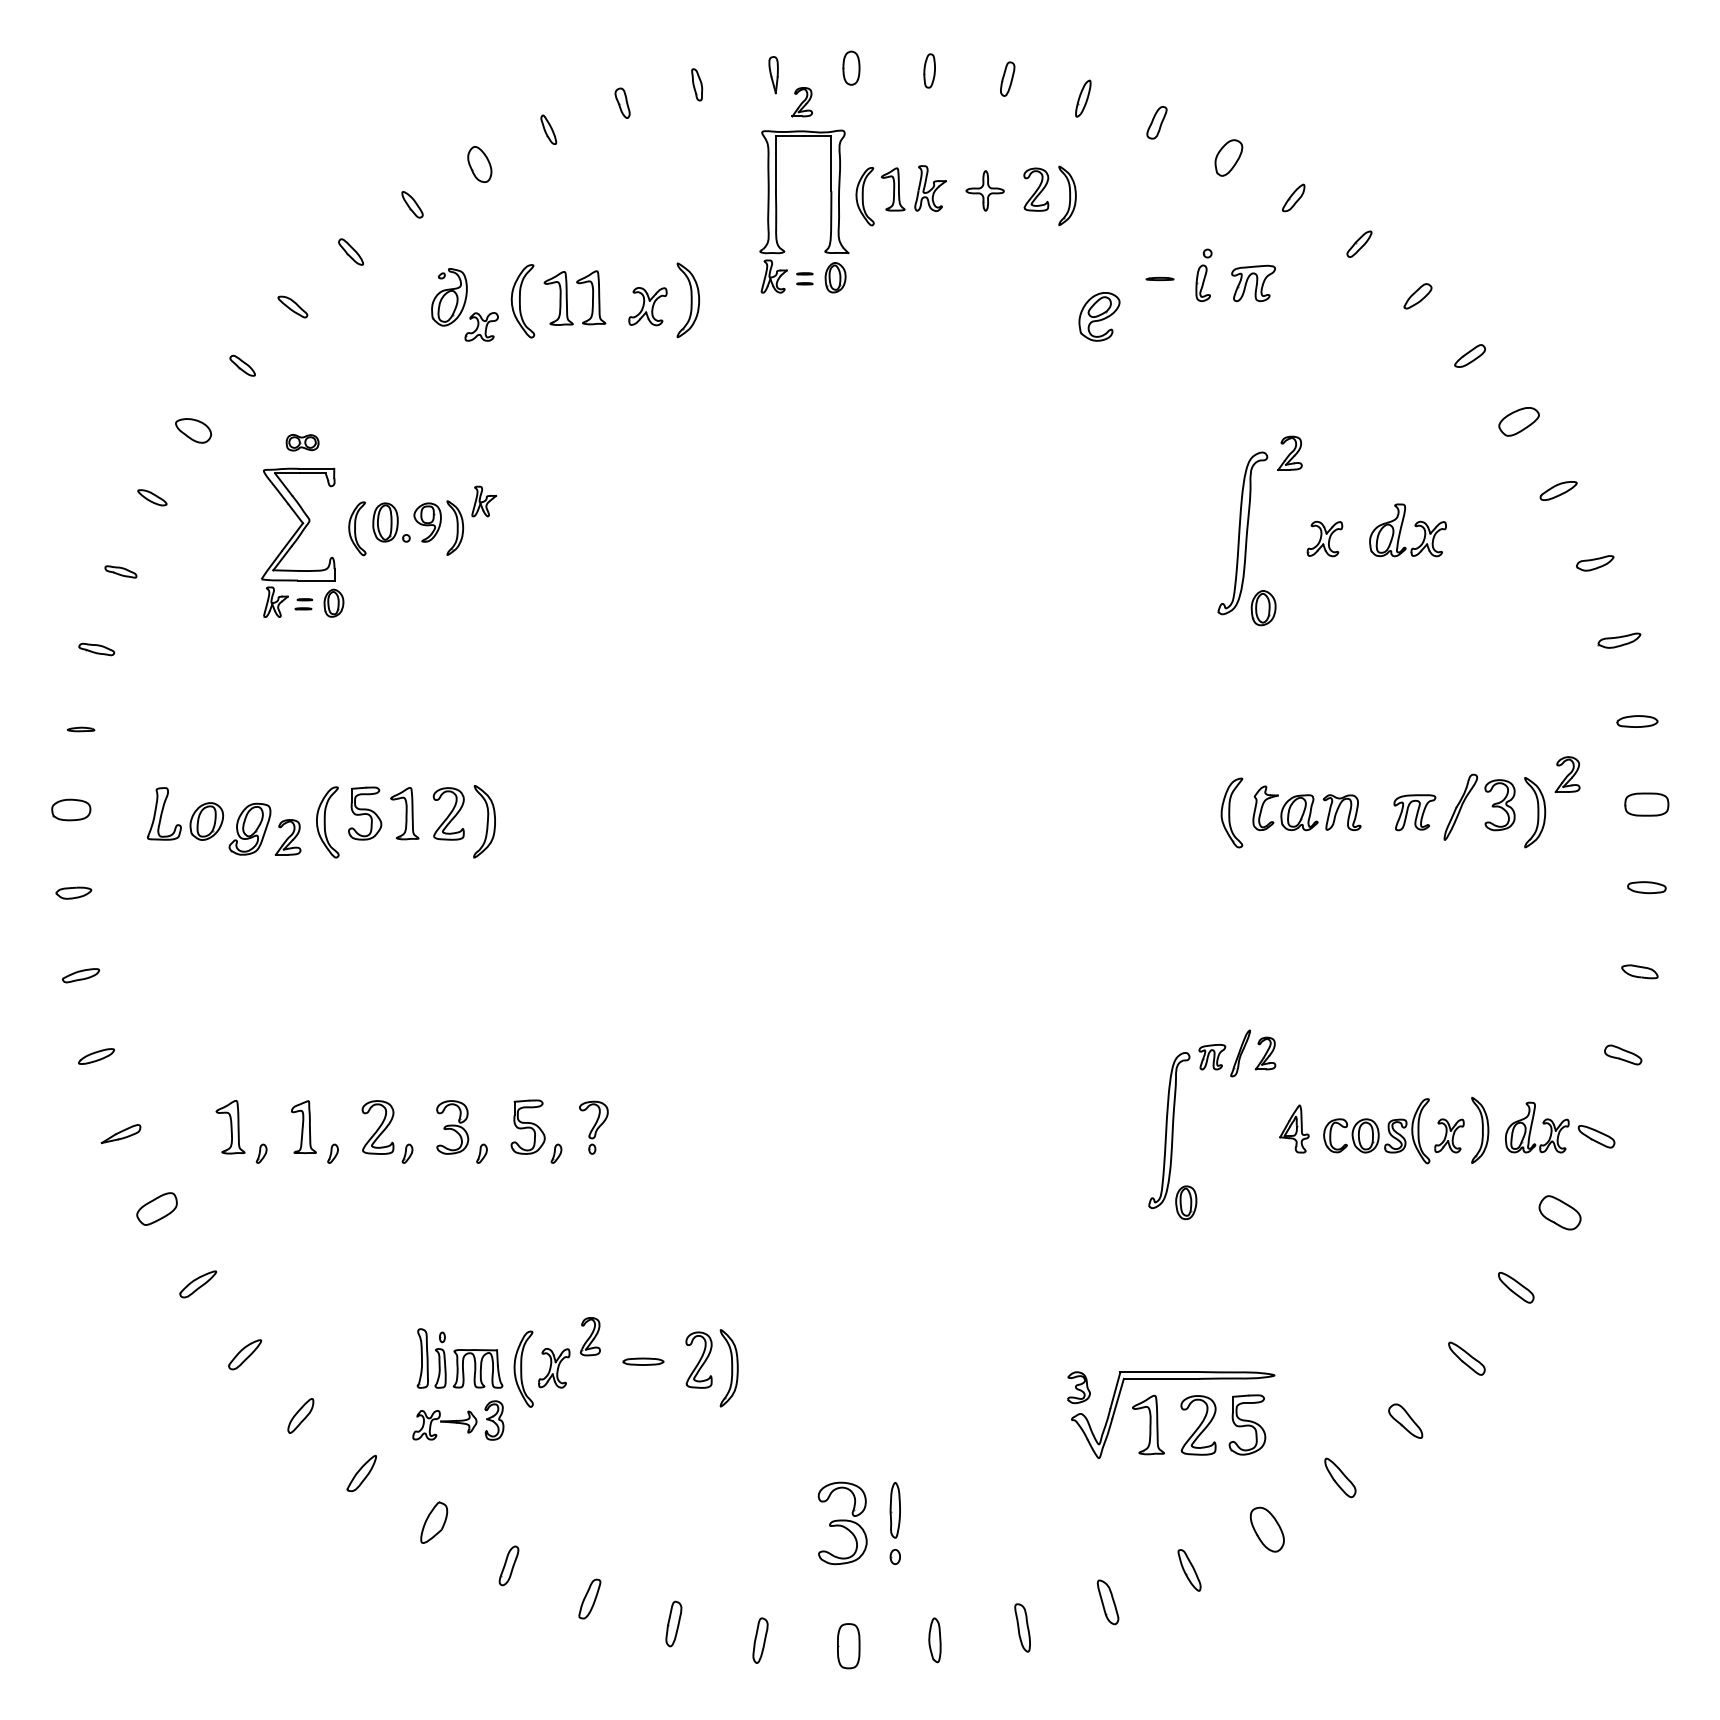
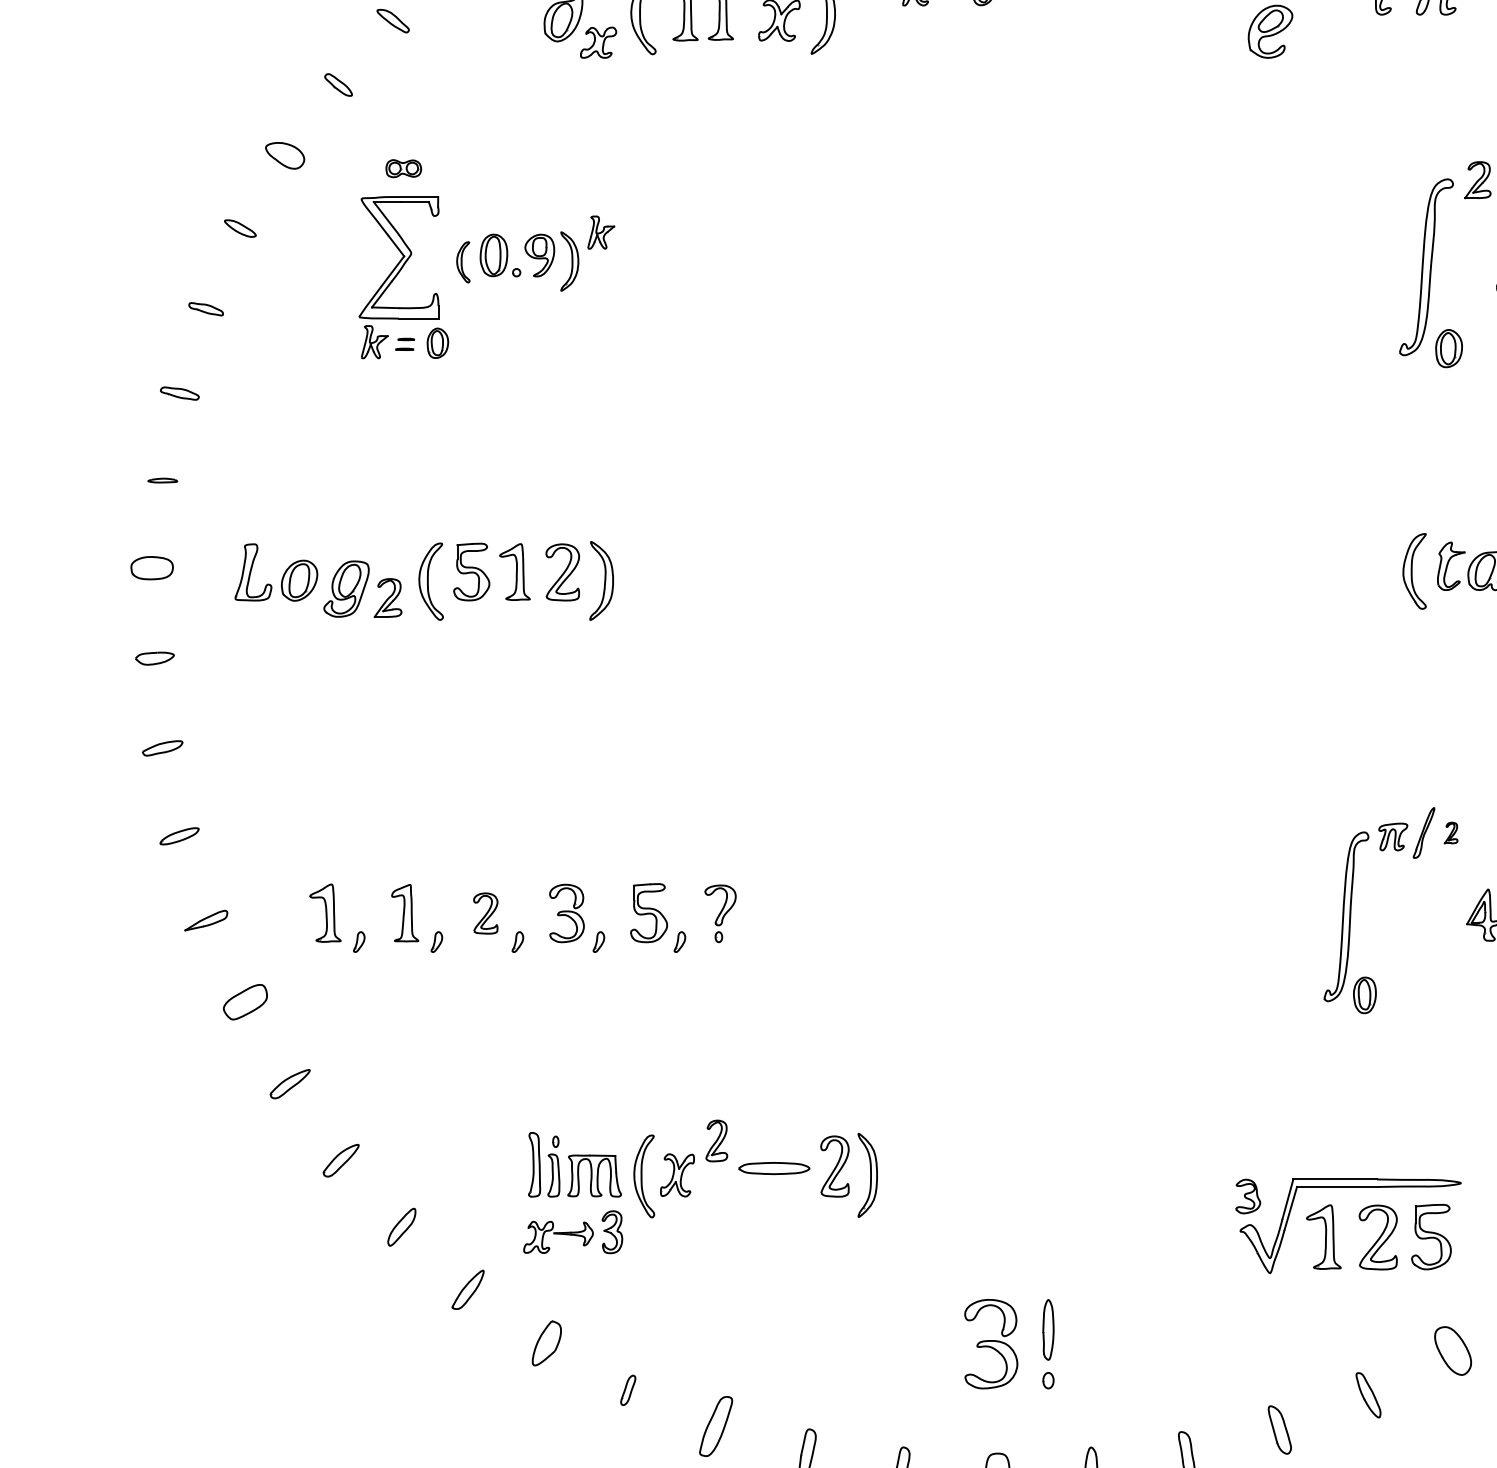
part: (357, 528) -> (463, 261), size x0.7
part: (1265, 1053) -> (1451, 833), size x0.6
part: (377, 1127) -> (485, 913), size x0.7
part: (643, 1361) -> (774, 1168), size x1.6
part: (508, 1565) -> (627, 1389), size x0.7
part: (589, 1598) -> (715, 1425), size x1.4

